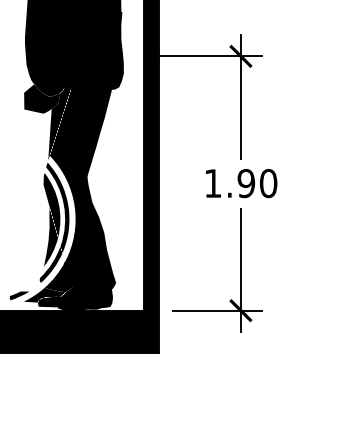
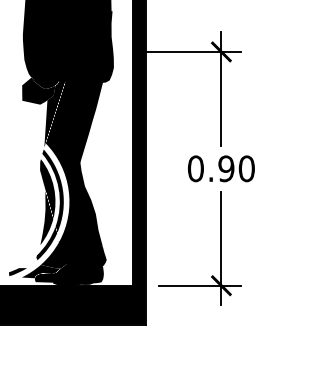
text: (212, 183) -> (195, 168), 1.90 -> 0.90

